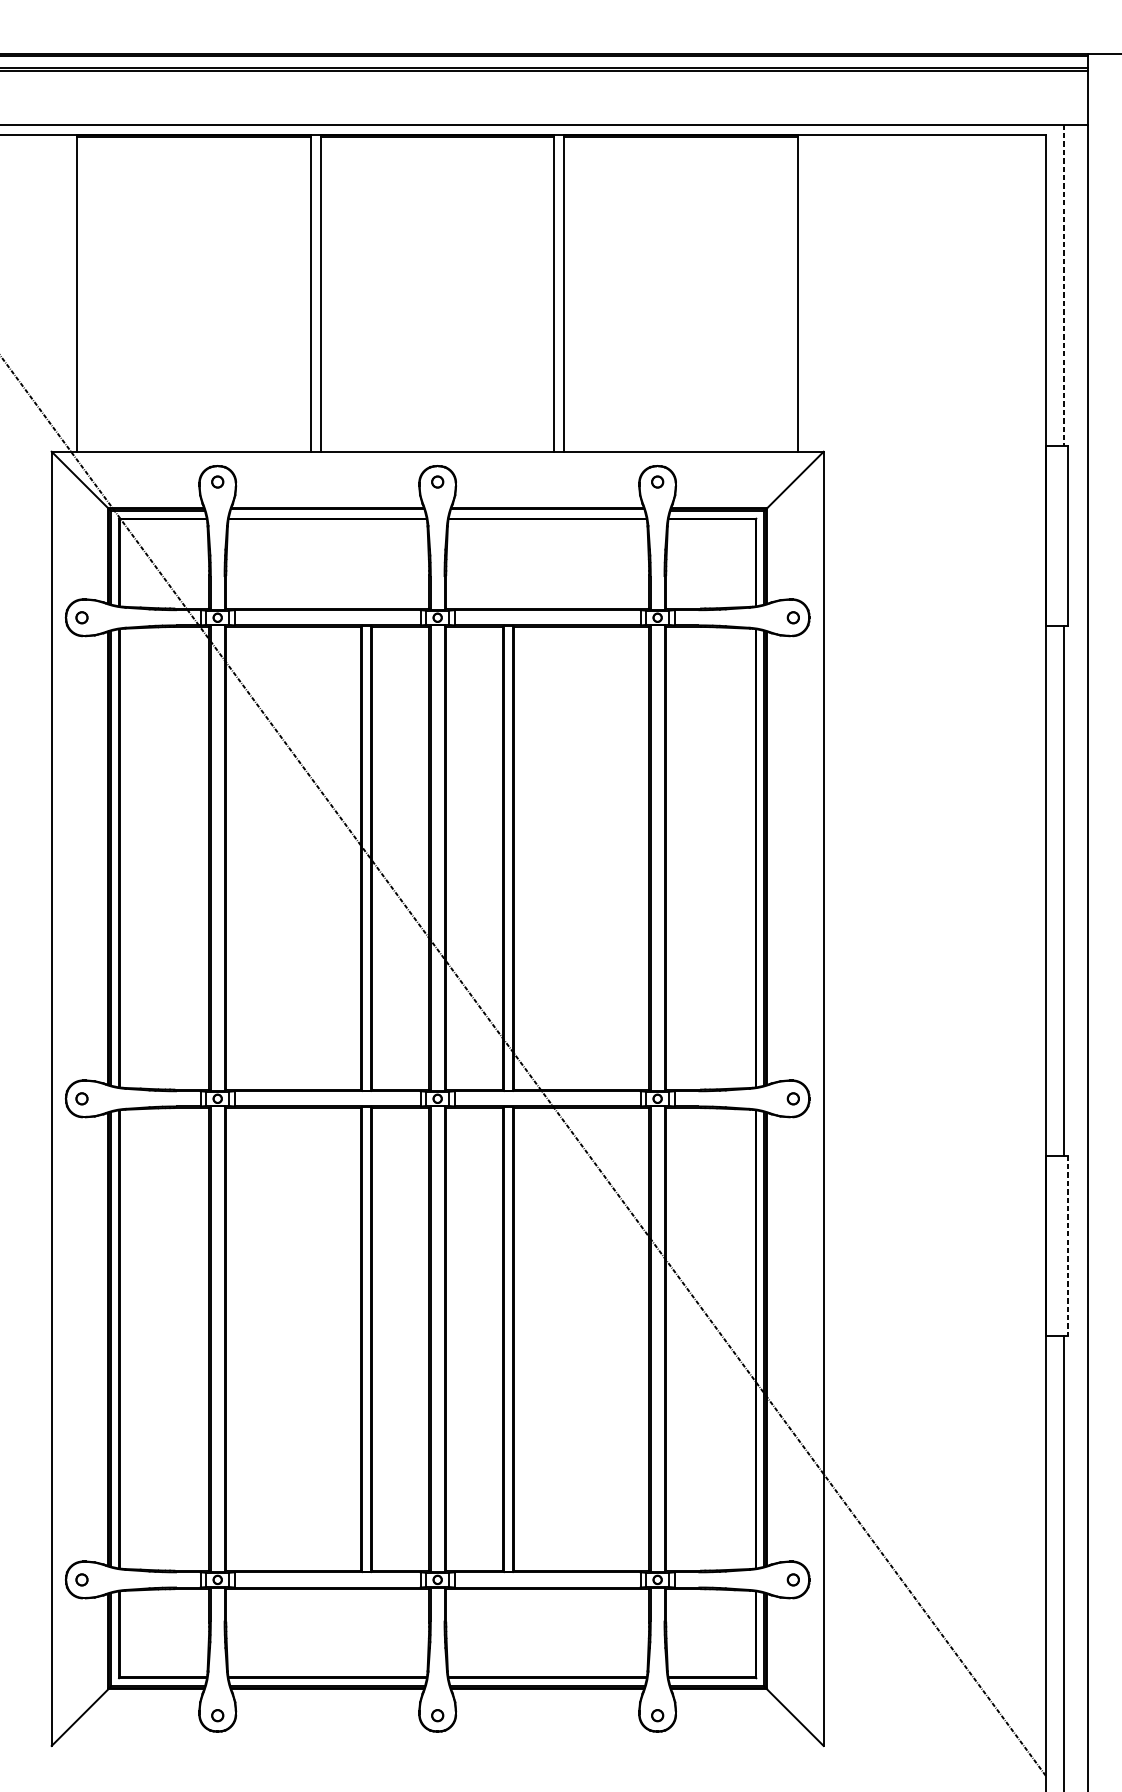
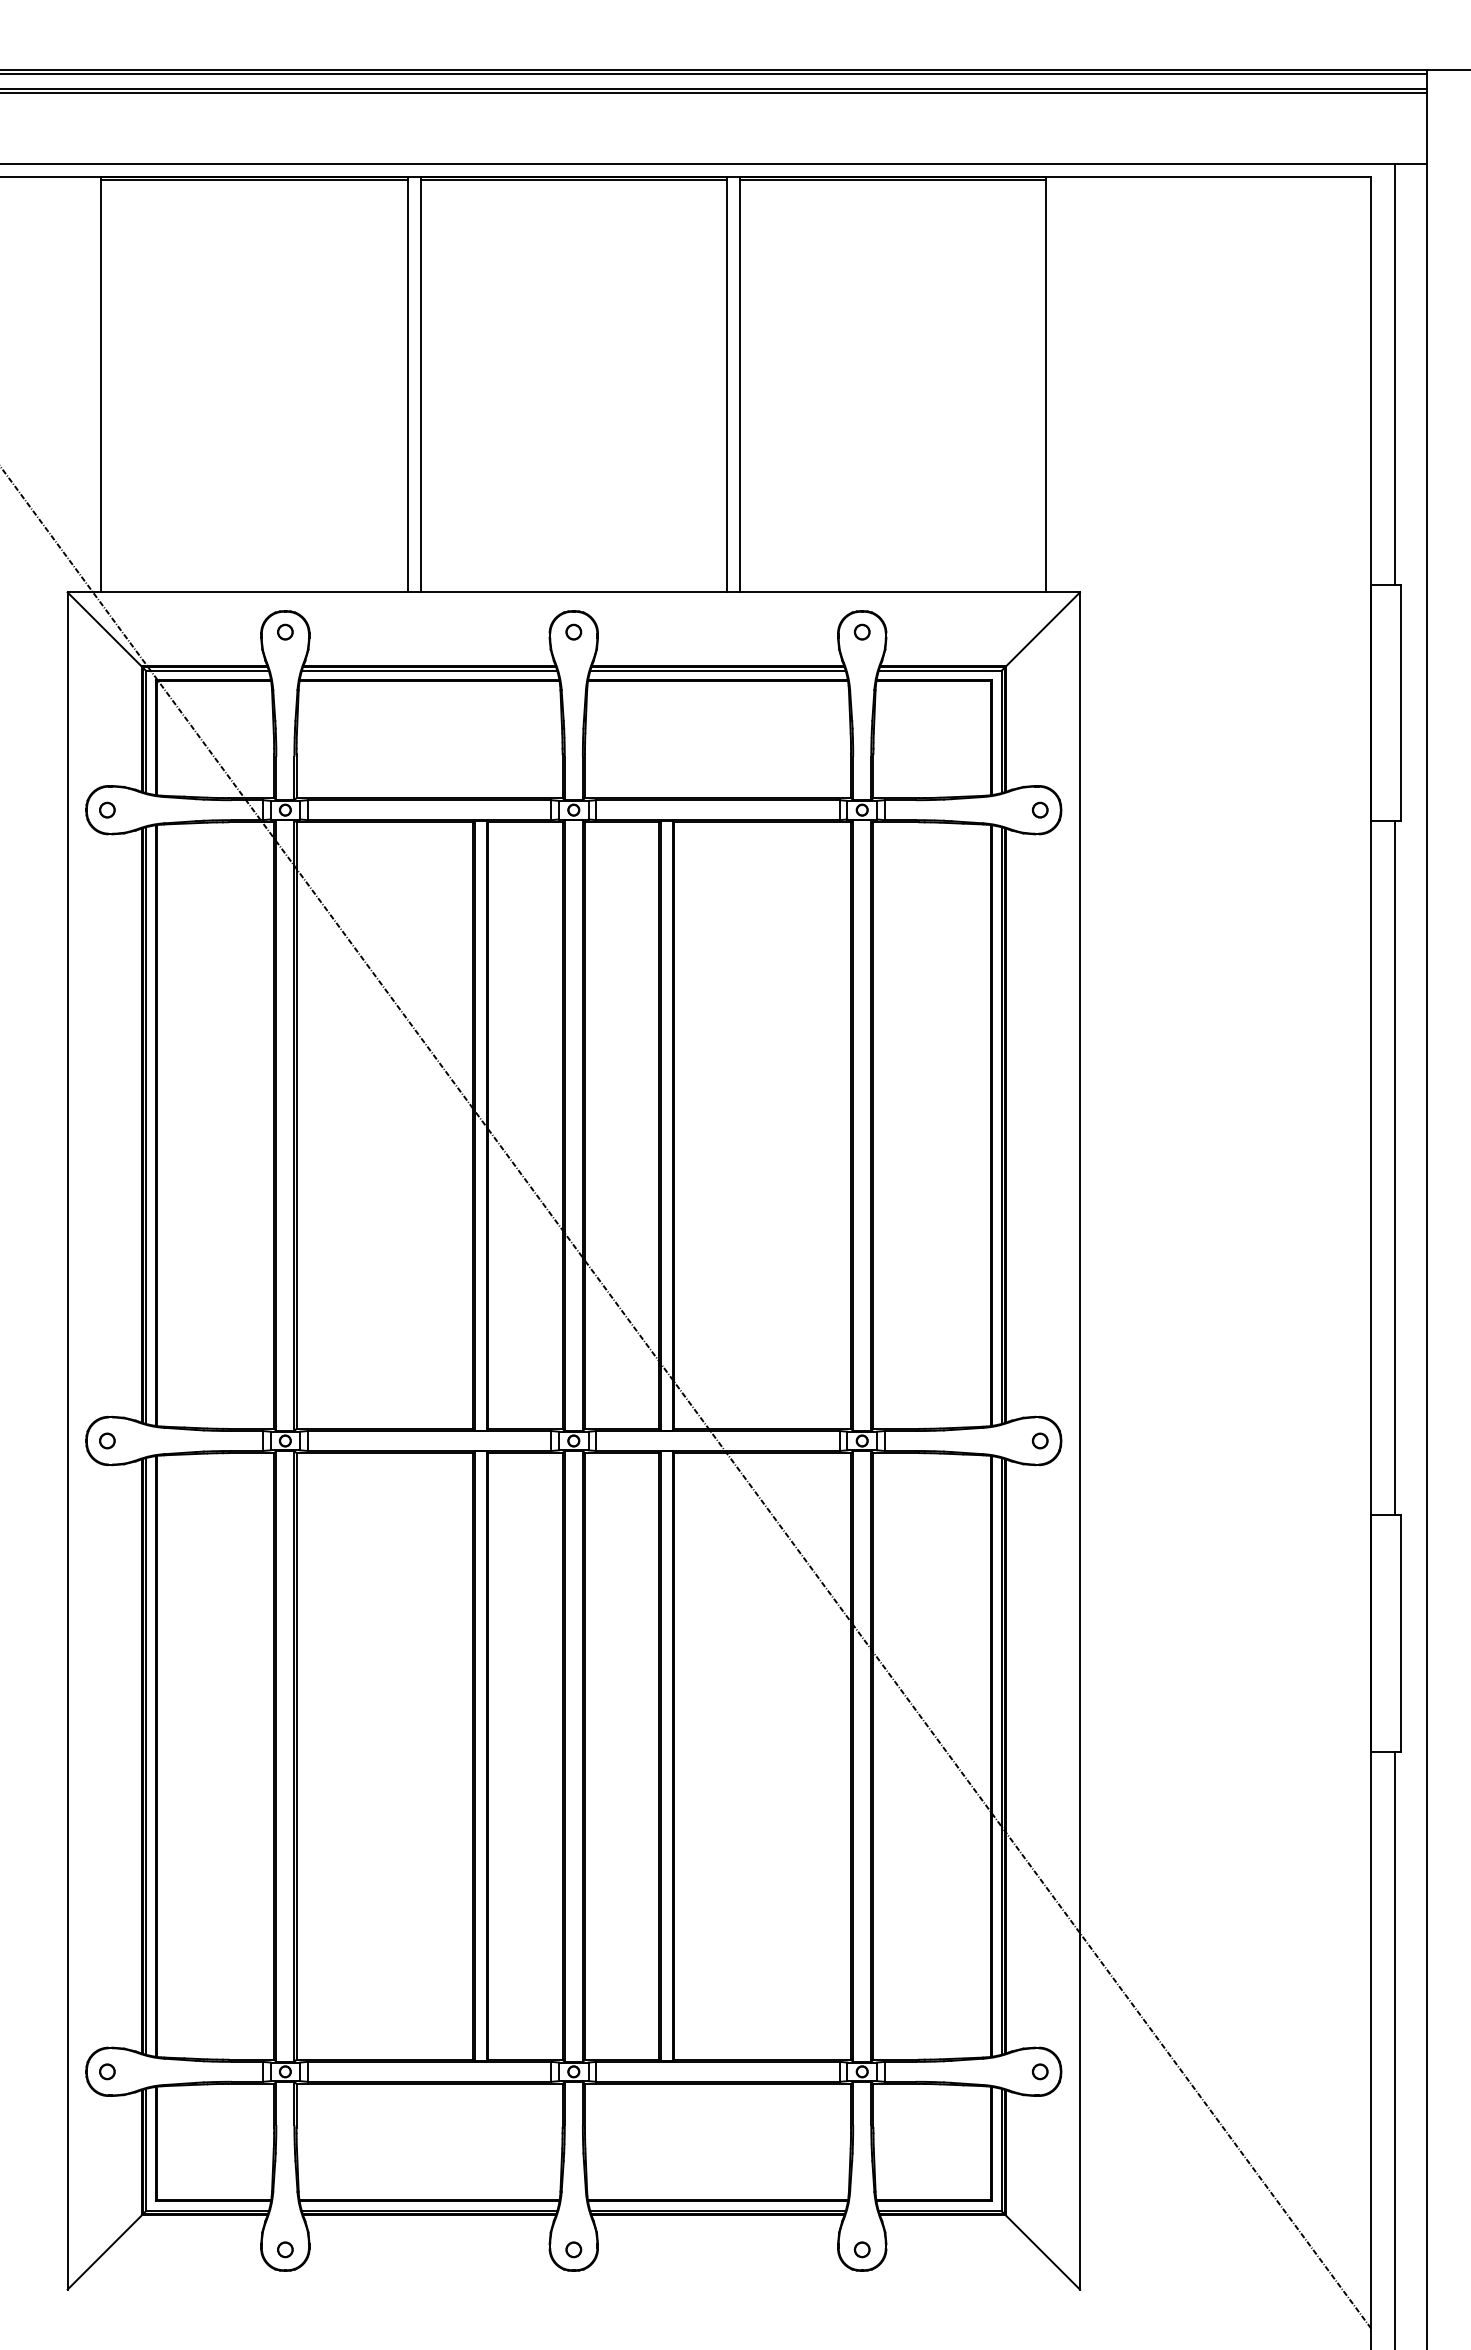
line: (1064, 285) -> (1395, 374), dashed -> solid
line: (327, 511) -> (429, 670), added
line: (547, 511) -> (717, 670), added
line: (1068, 1246) -> (1400, 1634), dashed -> solid

